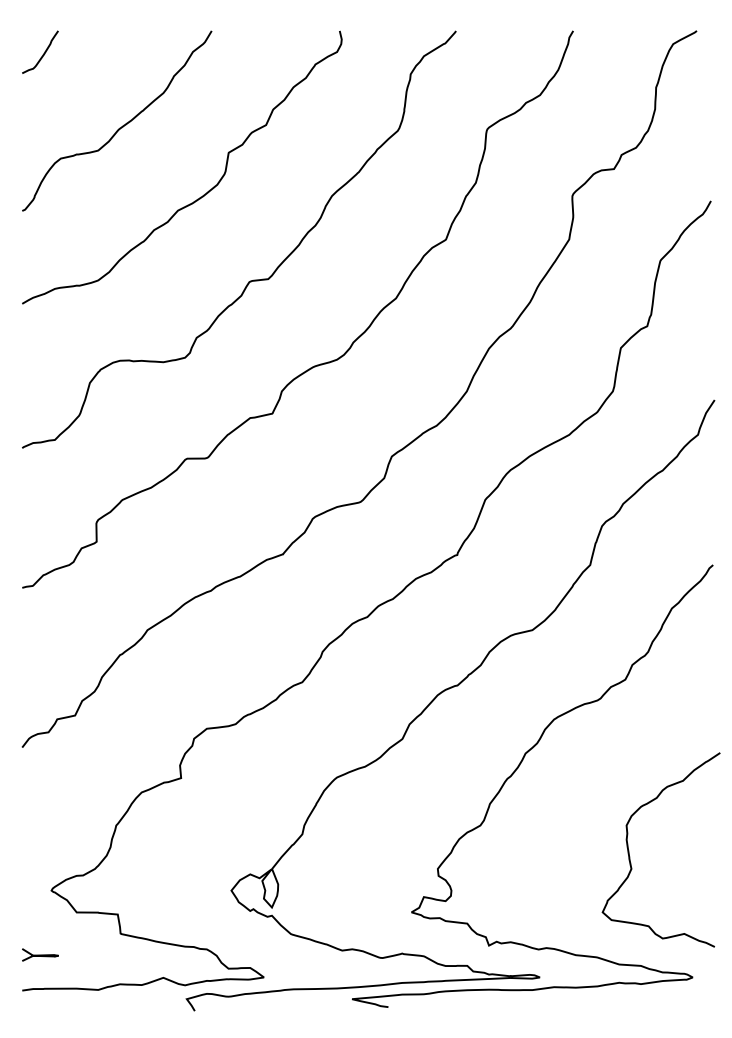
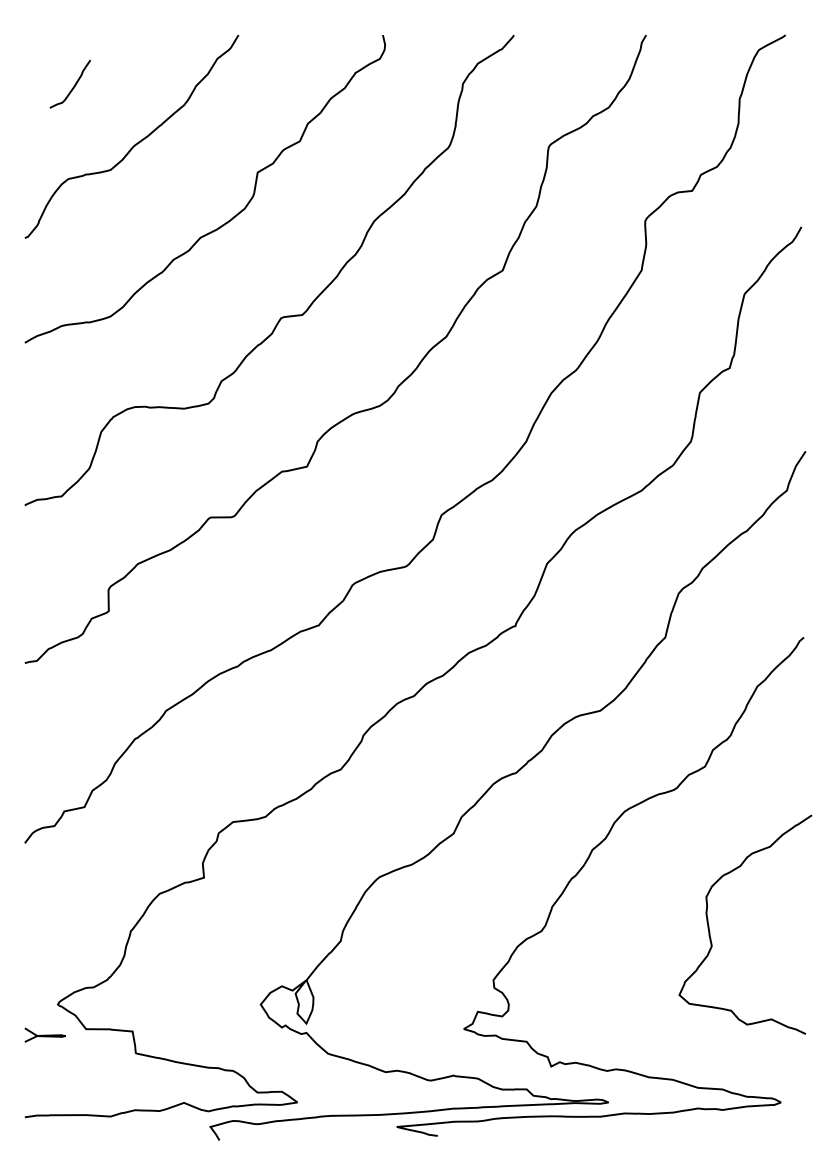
curve: (44, 52) -> (74, 84), moved
curve: (630, 855) -> (710, 931), moved
curve: (39, 954) -> (44, 1034), moved

